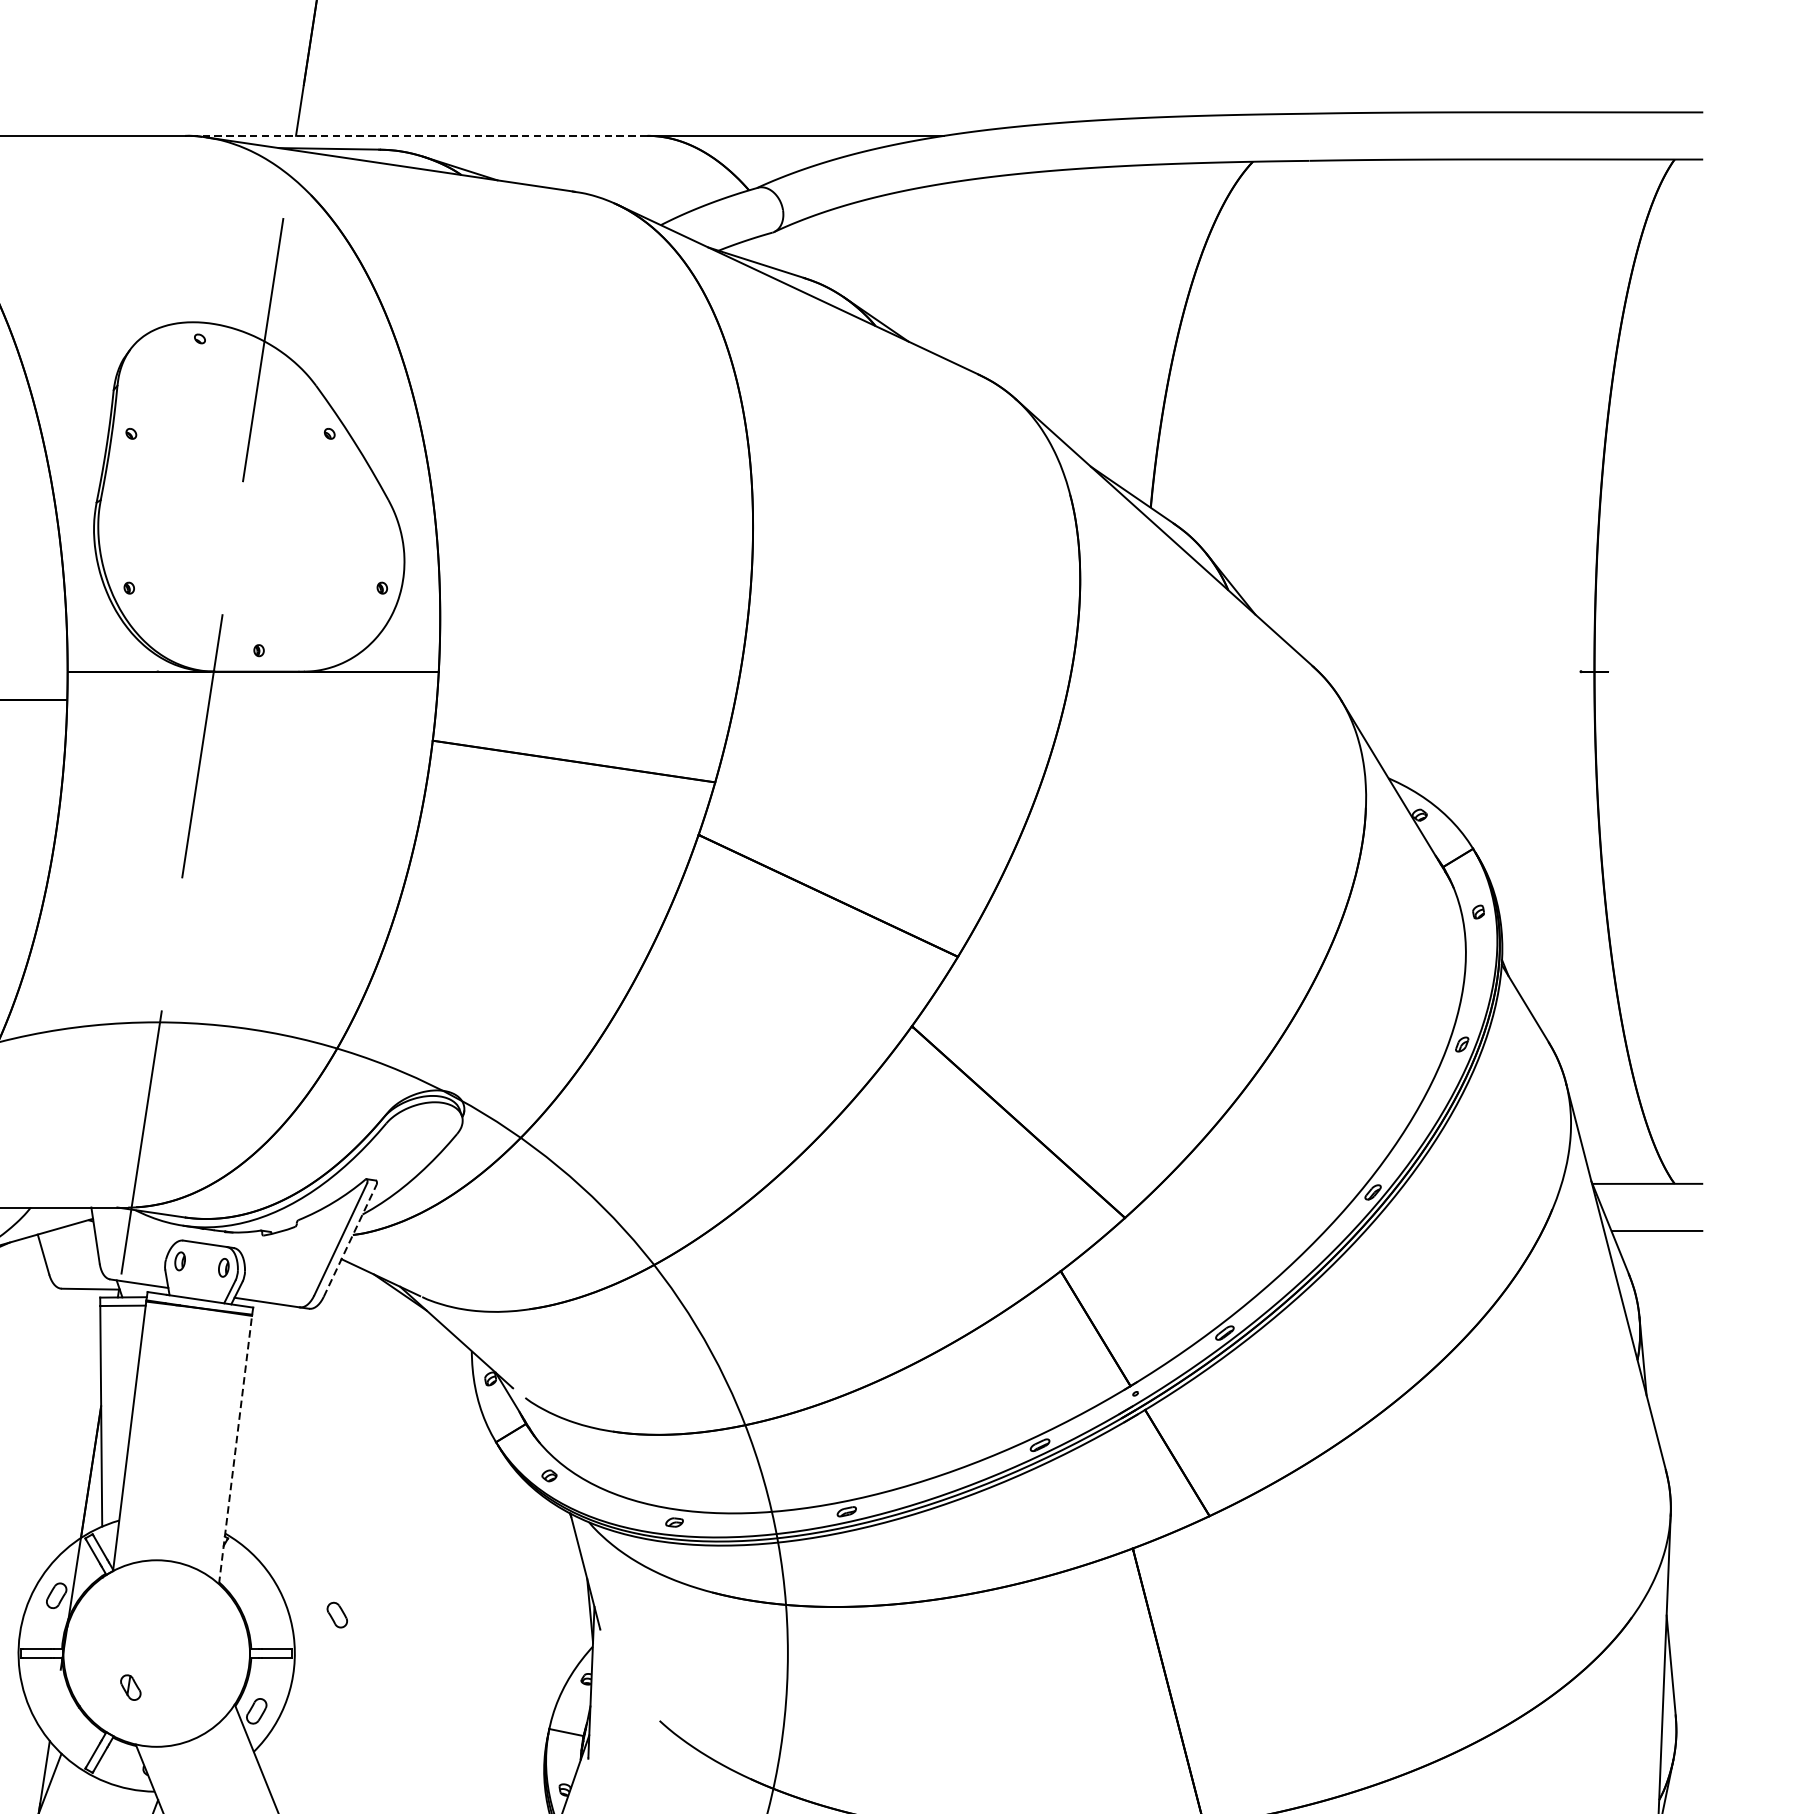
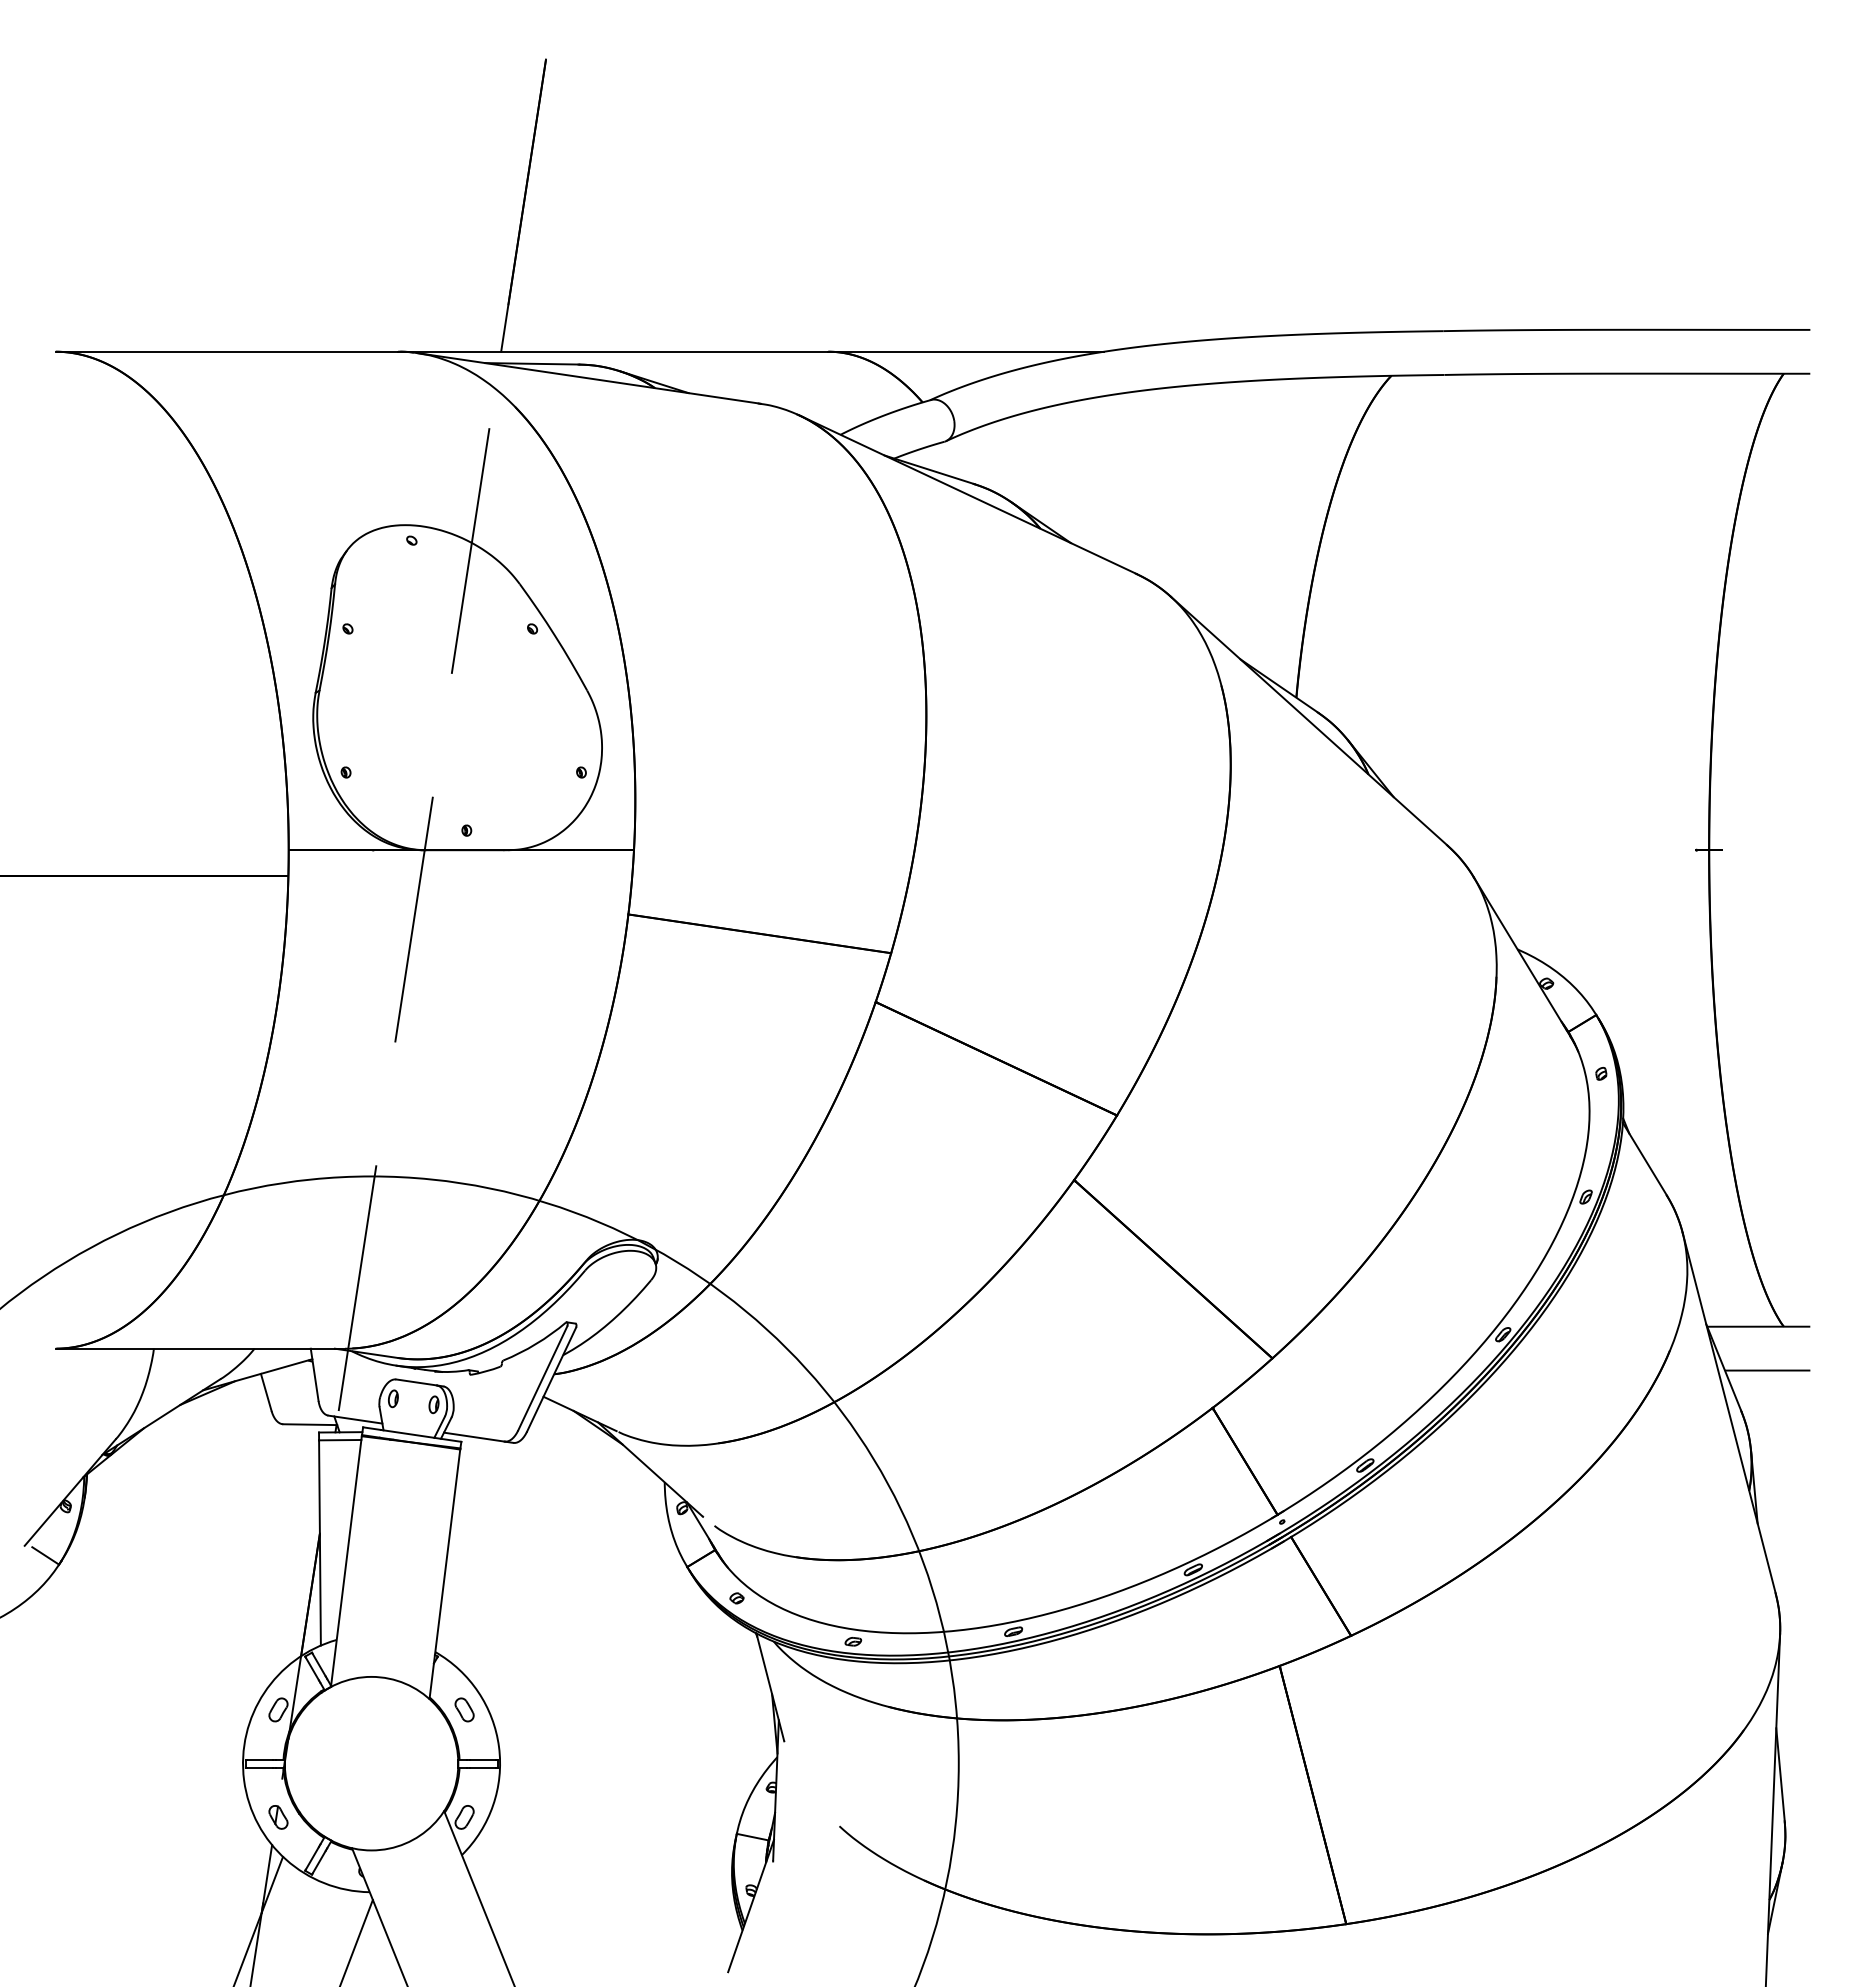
line: (415, 135) -> (612, 351), dashed -> solid
line: (350, 1240) -> (551, 1379), dashed -> solid
line: (235, 1450) -> (444, 1574), dashed -> solid
part: (337, 1614) -> (464, 1709), moved
part: (130, 1687) -> (278, 1817), moved

